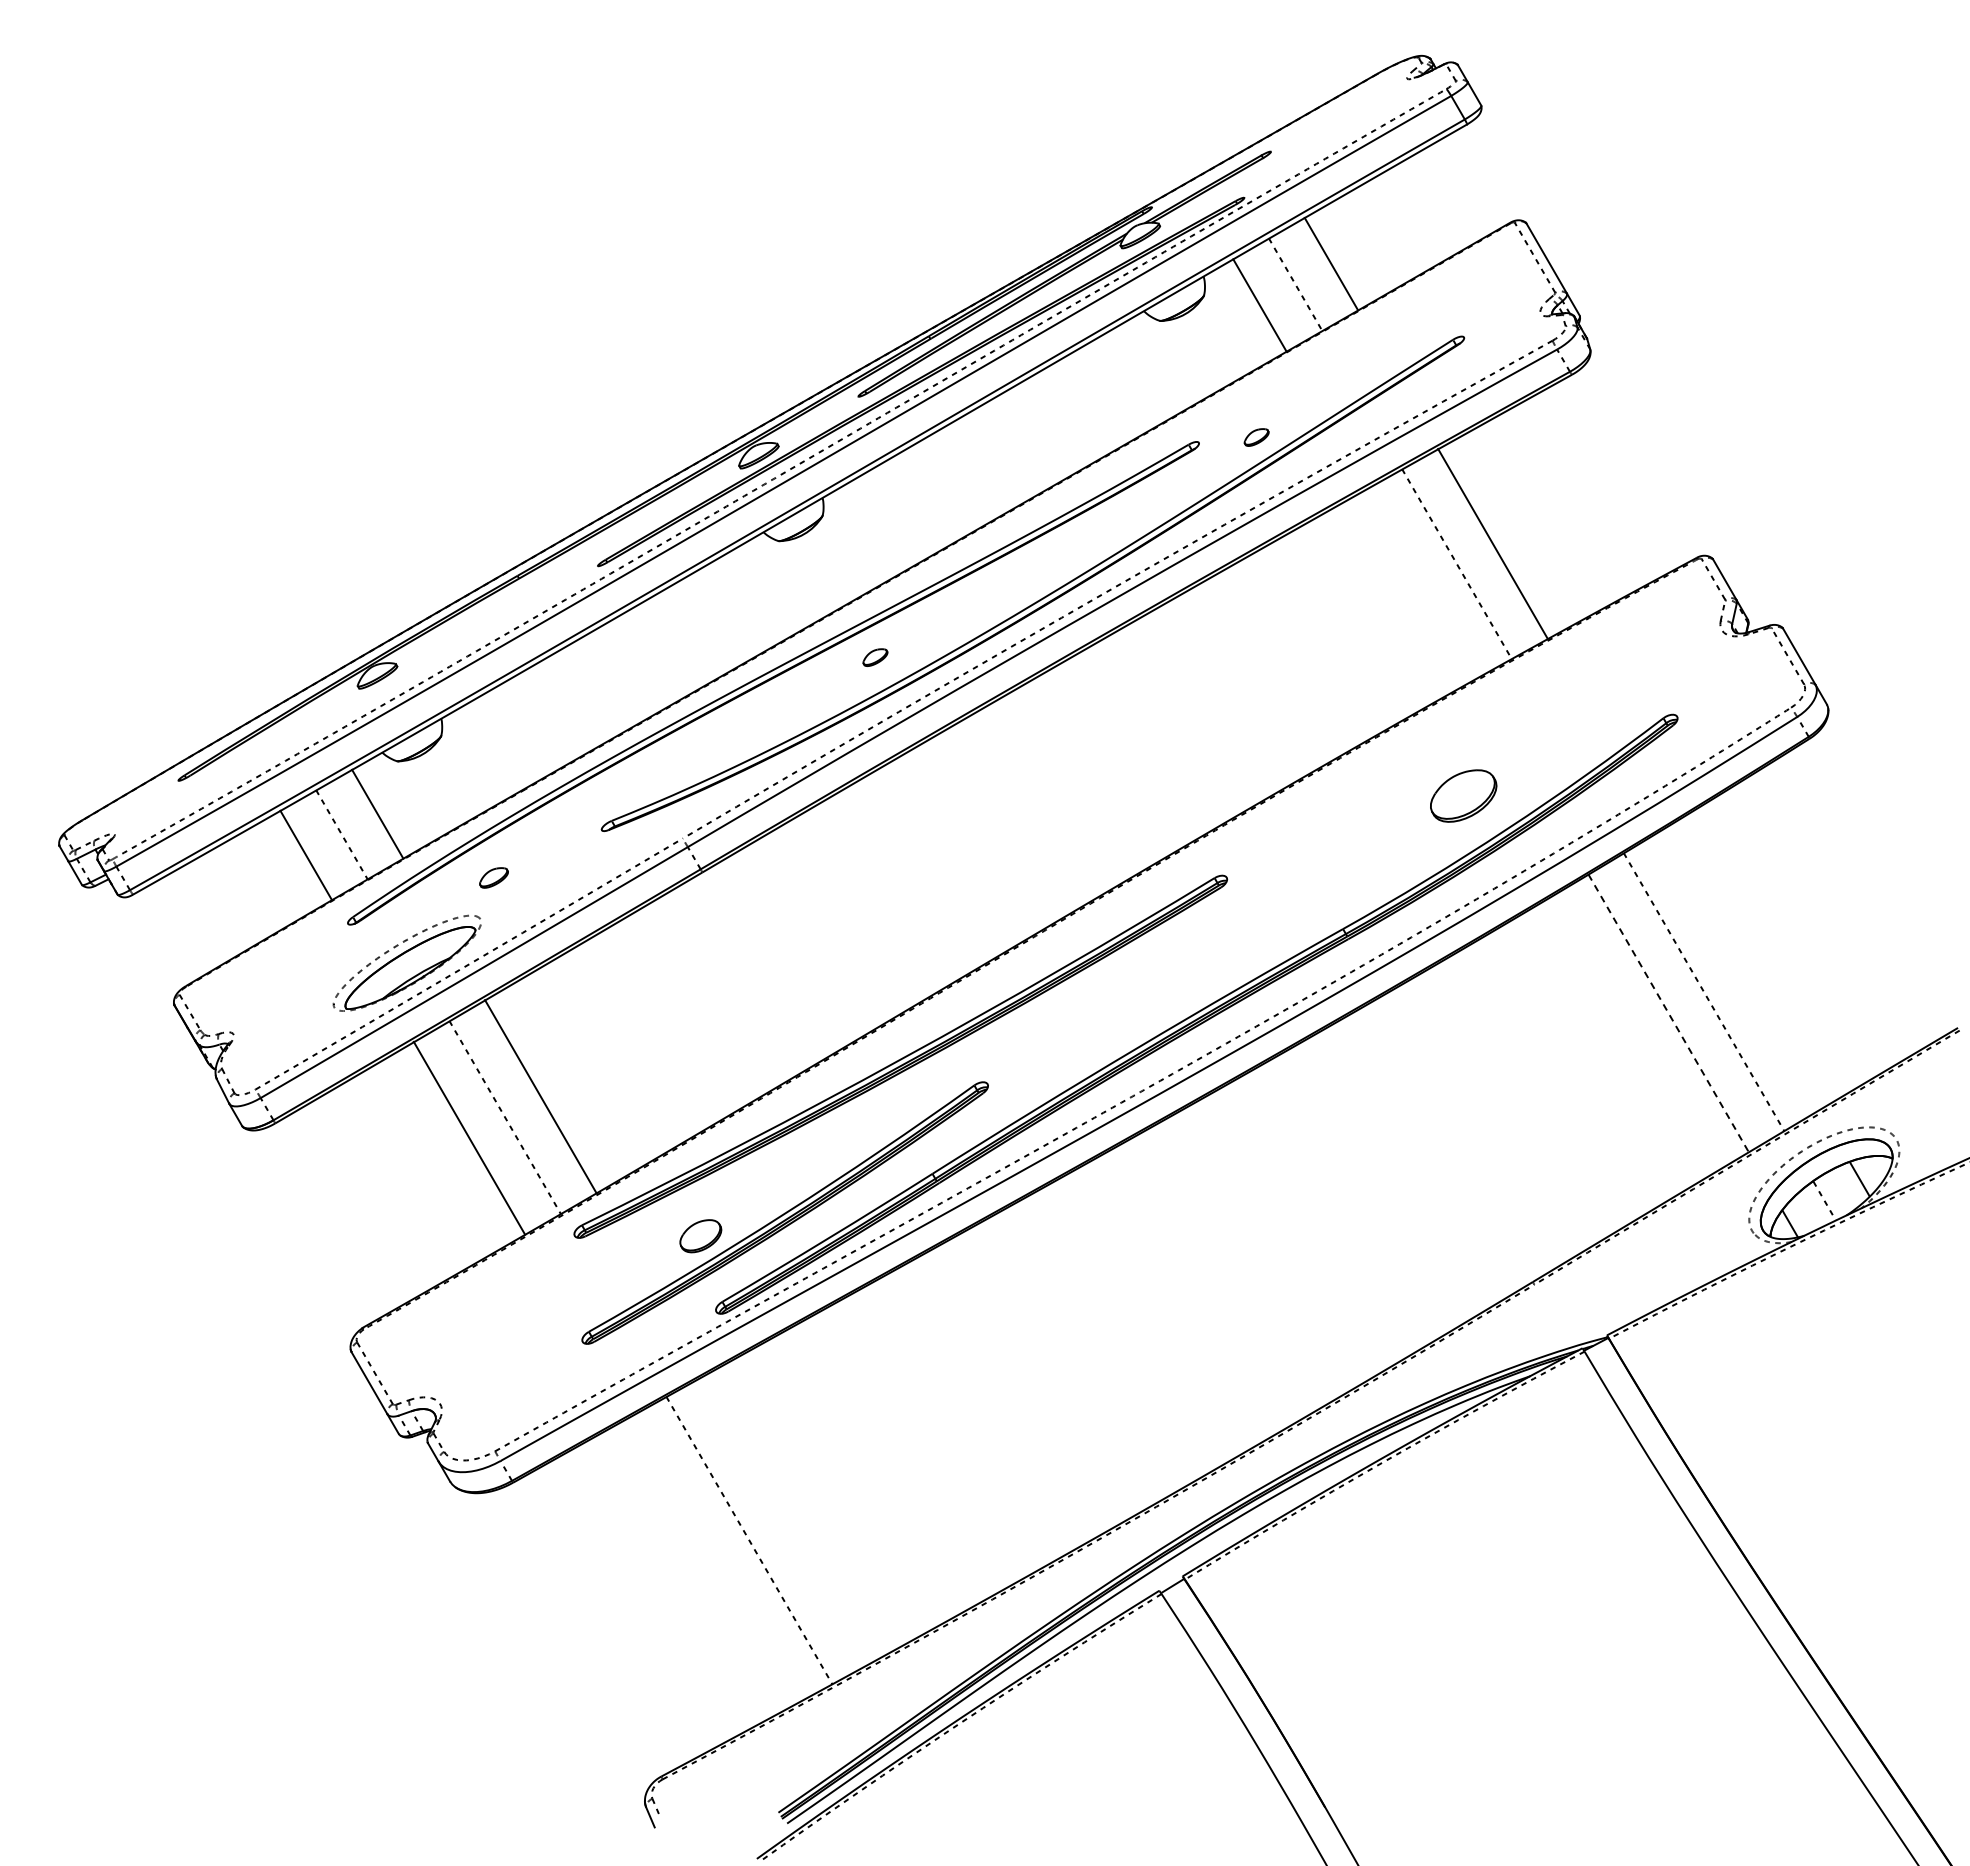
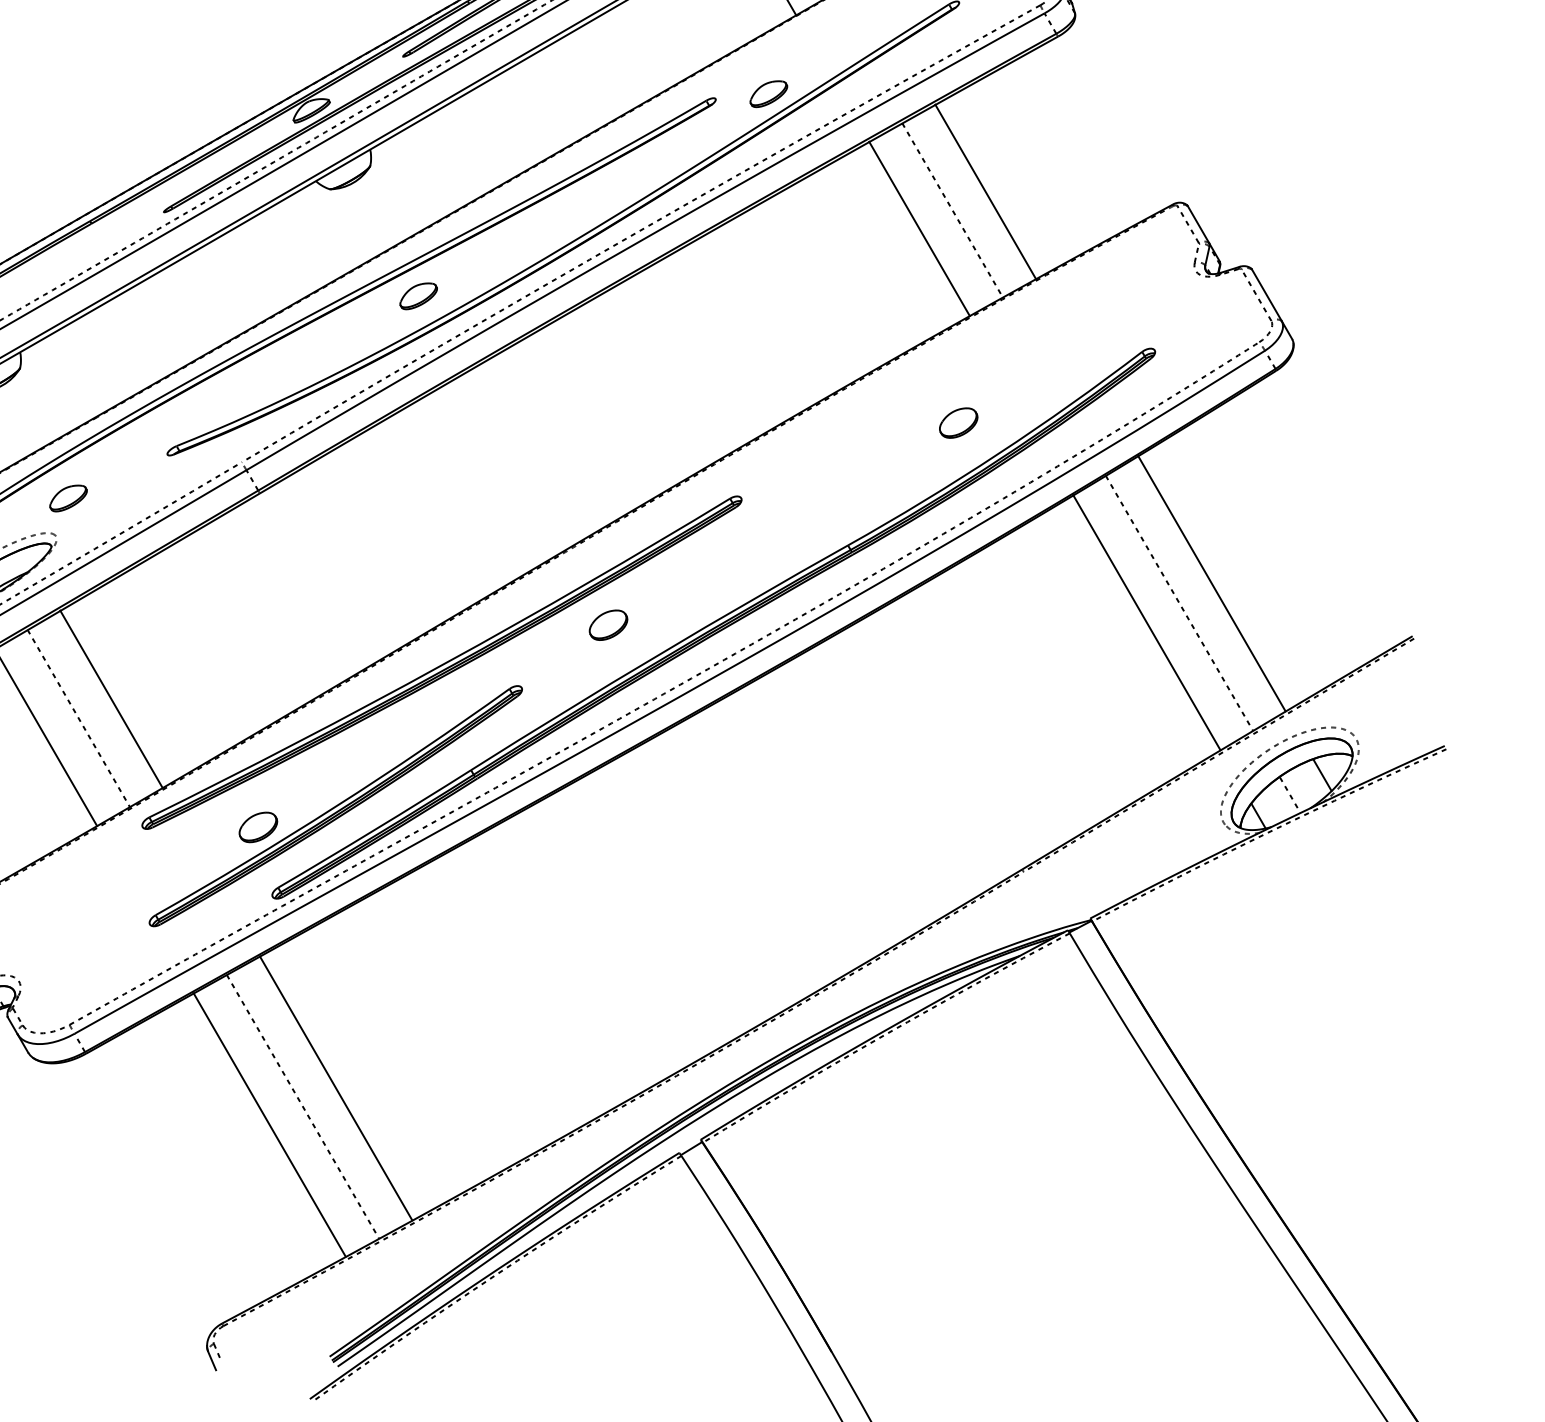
part: (1256, 437) -> (768, 94), size x1.67
line: (1420, 584) -> (919, 229), added
part: (875, 657) -> (418, 296), size x1.67
part: (1463, 795) -> (958, 422), size x0.62
part: (493, 877) -> (68, 498), size x1.43
line: (1739, 970) -> (1212, 583), added
line: (1668, 1013) -> (1146, 622), dashed -> solid
part: (1081, 1016) -> (607, 625), added
line: (785, 1520) -> (336, 1088), added
line: (712, 1559) -> (269, 1124), added

